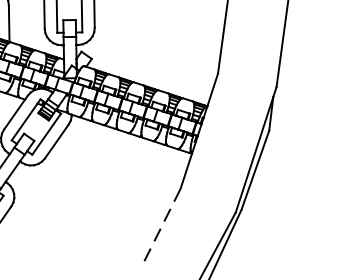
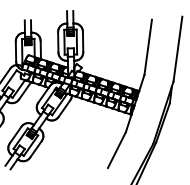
line: (163, 223) -> (117, 149), dashed -> solid

